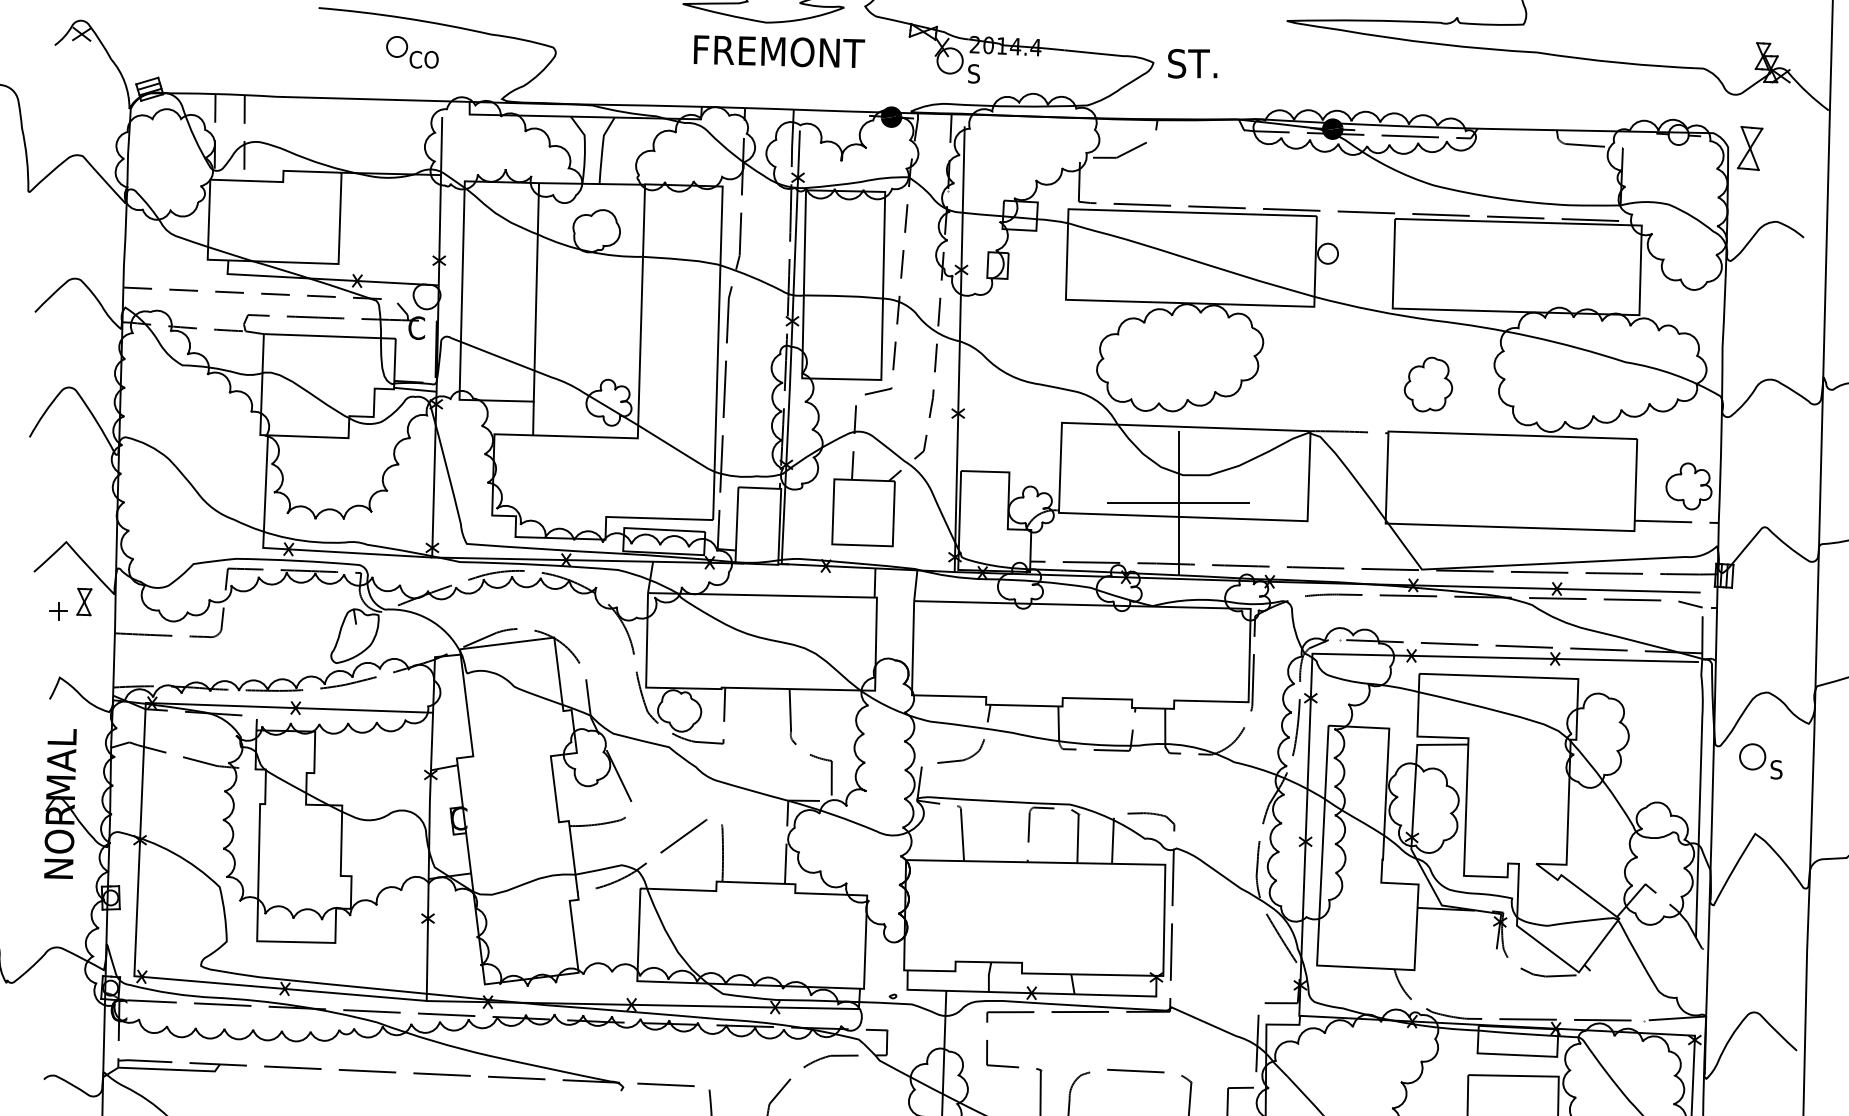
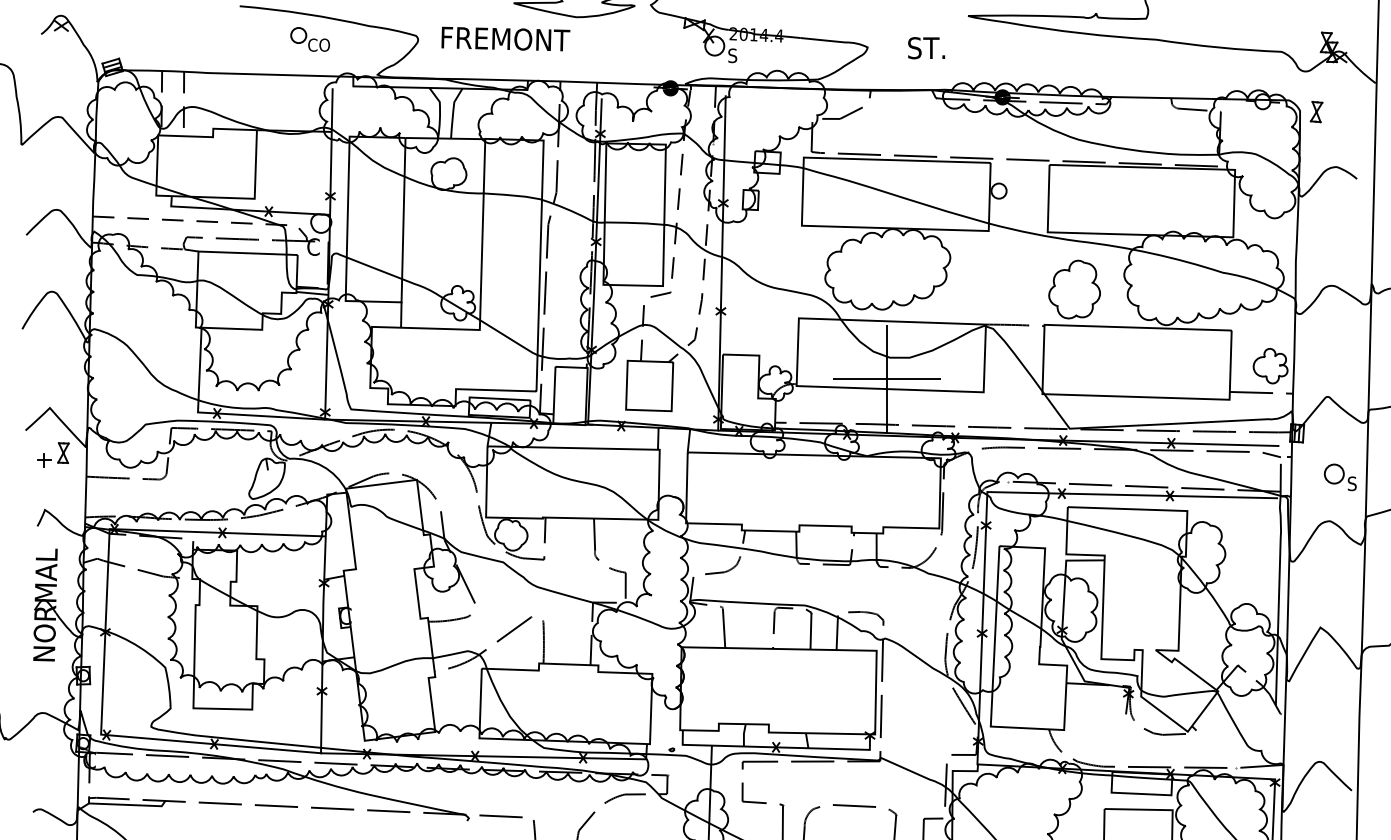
text: (779, 51) -> (505, 38), moved
text: (1192, 63) -> (926, 47), moved
part: (1749, 148) -> (1316, 111), size x0.62
part: (1428, 384) -> (1074, 289), size x1.43
part: (1760, 761) -> (1340, 477), moved

